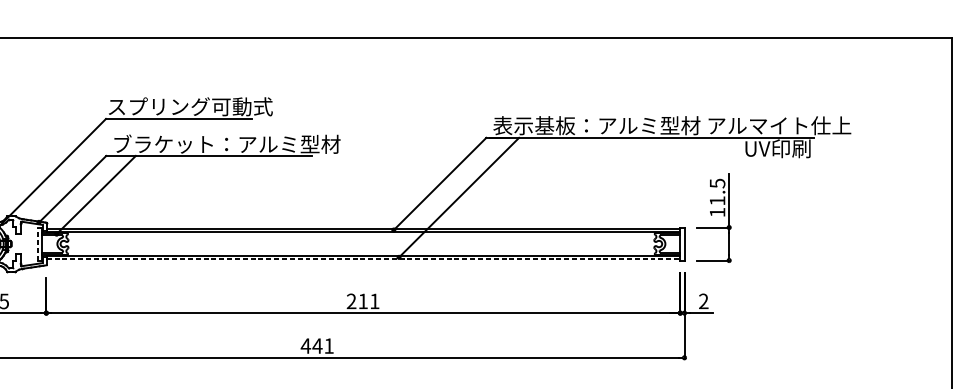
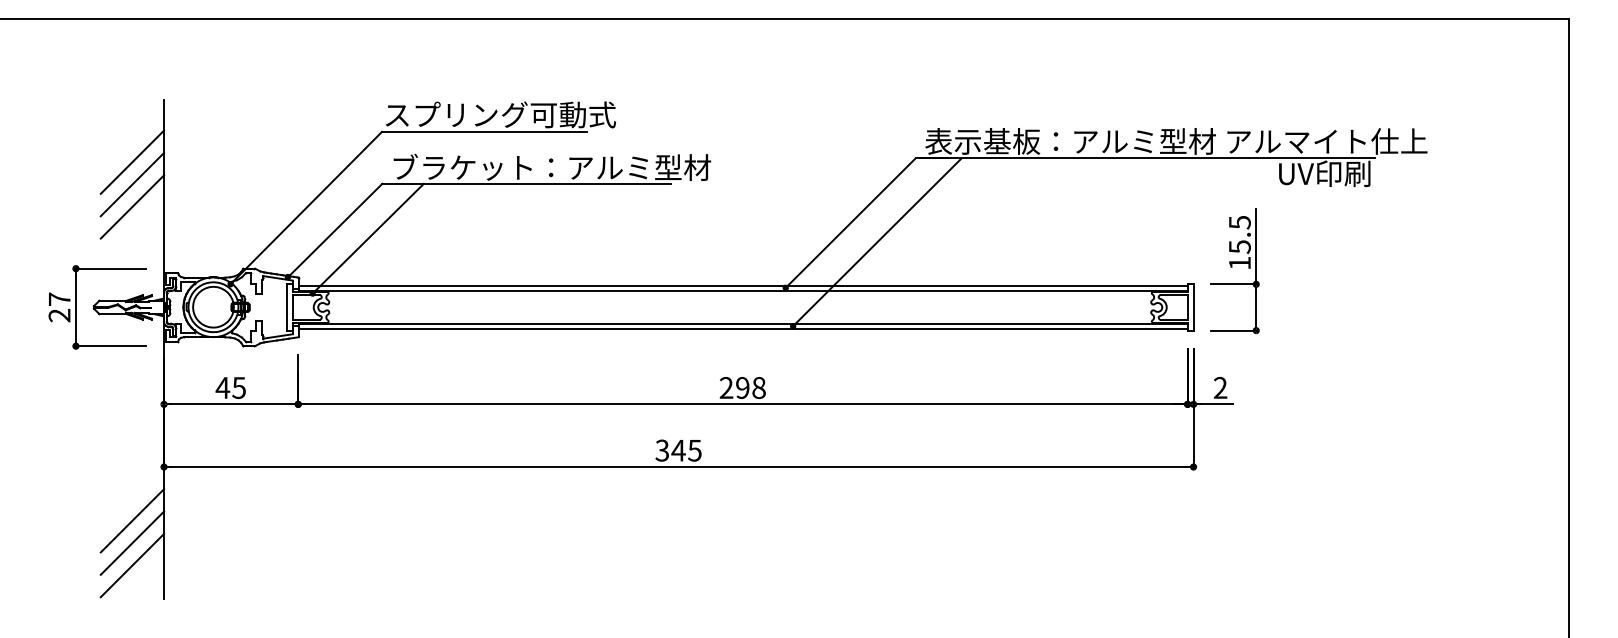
text: (717, 200) -> (1239, 246), 11.5 -> 15.5
line: (37, 243) -> (286, 306), dashed -> solid
line: (363, 259) -> (743, 328), dashed -> solid
text: (368, 301) -> (750, 387), 211 -> 298
text: (317, 346) -> (678, 450), 441 -> 345

